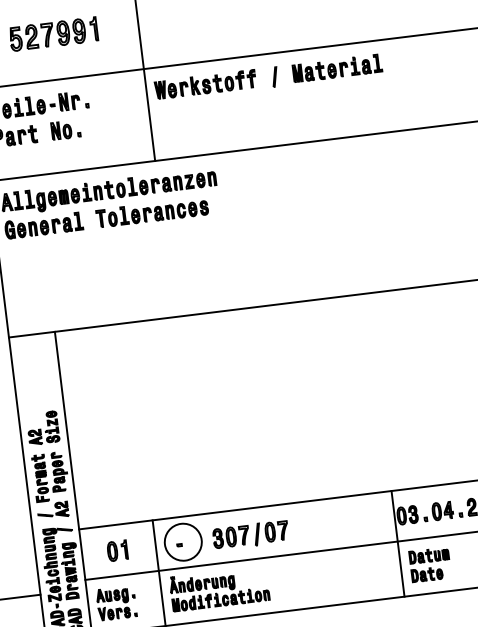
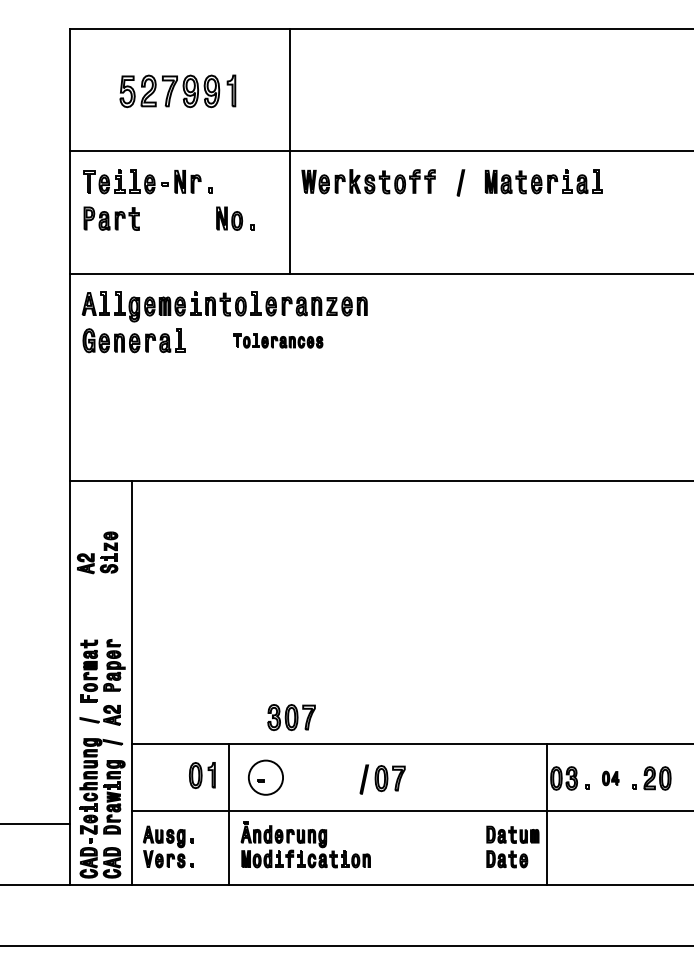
part: (65, 129) -> (235, 218), moved
part: (152, 212) -> (278, 340), size x0.6
part: (43, 428) -> (97, 552), moved
part: (442, 511) -> (610, 778), size x0.6
part: (231, 536) -> (291, 717), moved
circle: (182, 542) -> (265, 777), size x0.7
part: (117, 550) -> (202, 775), moved
part: (429, 564) -> (512, 846), moved

